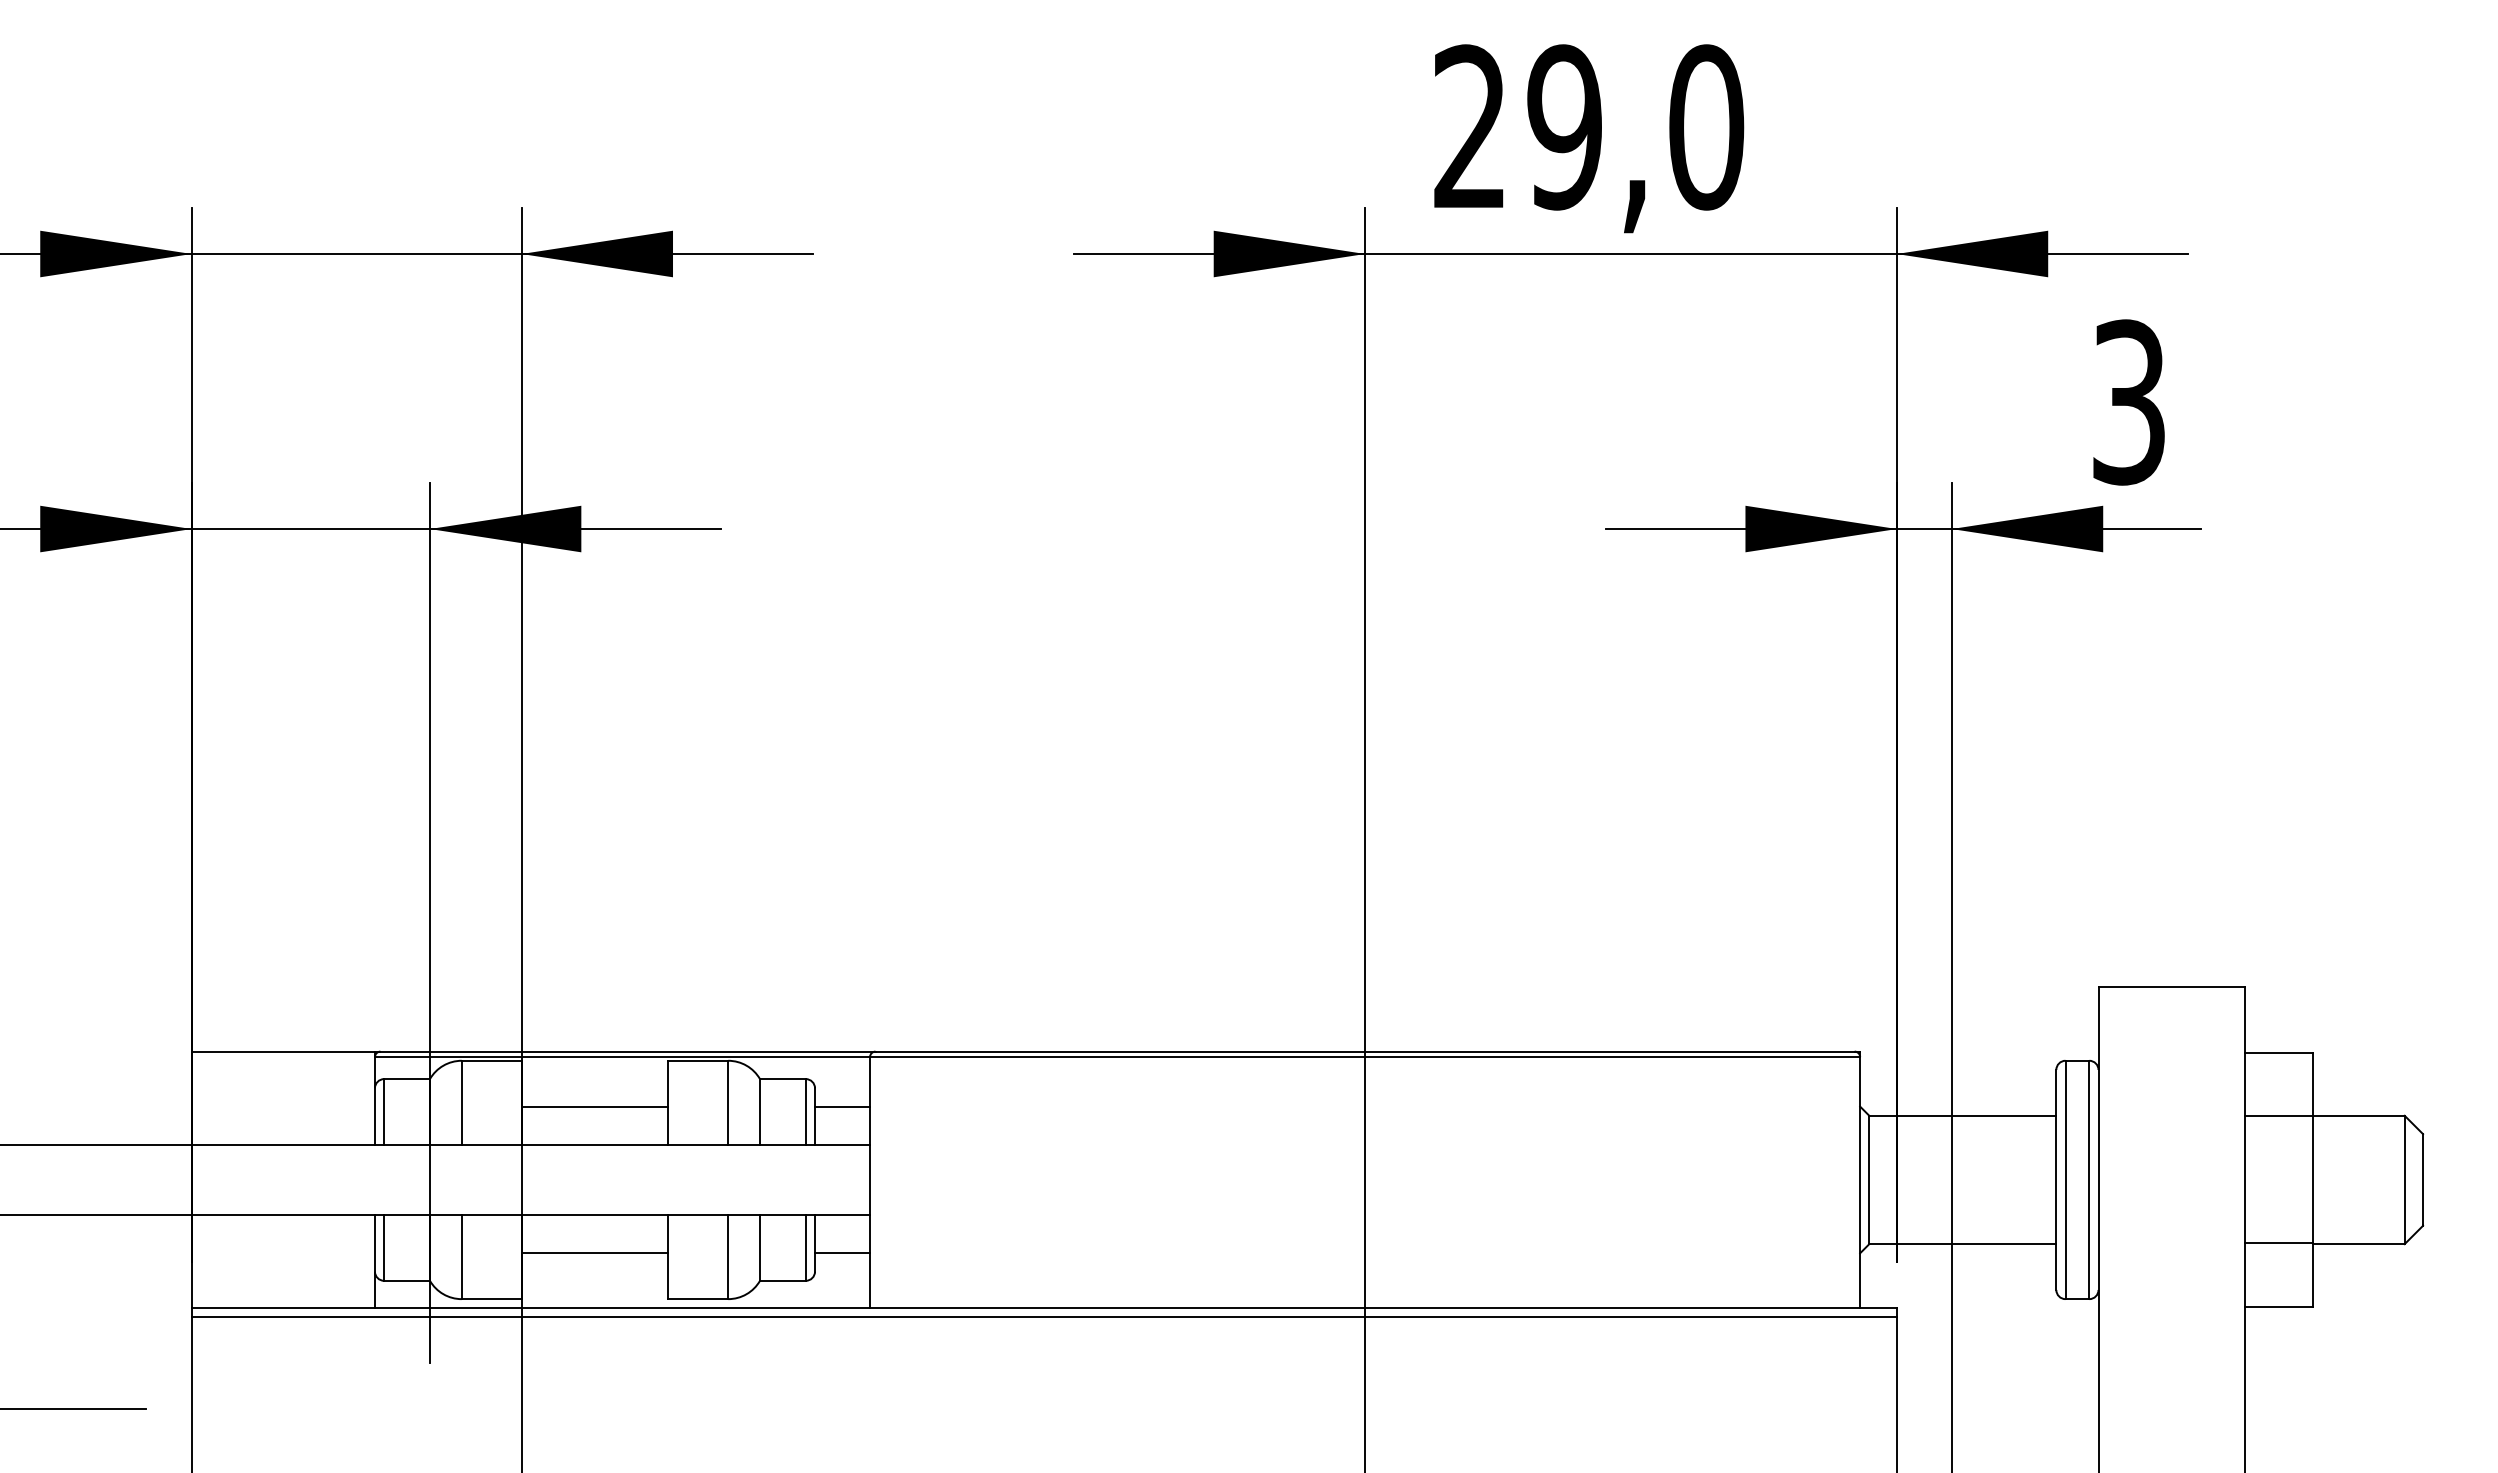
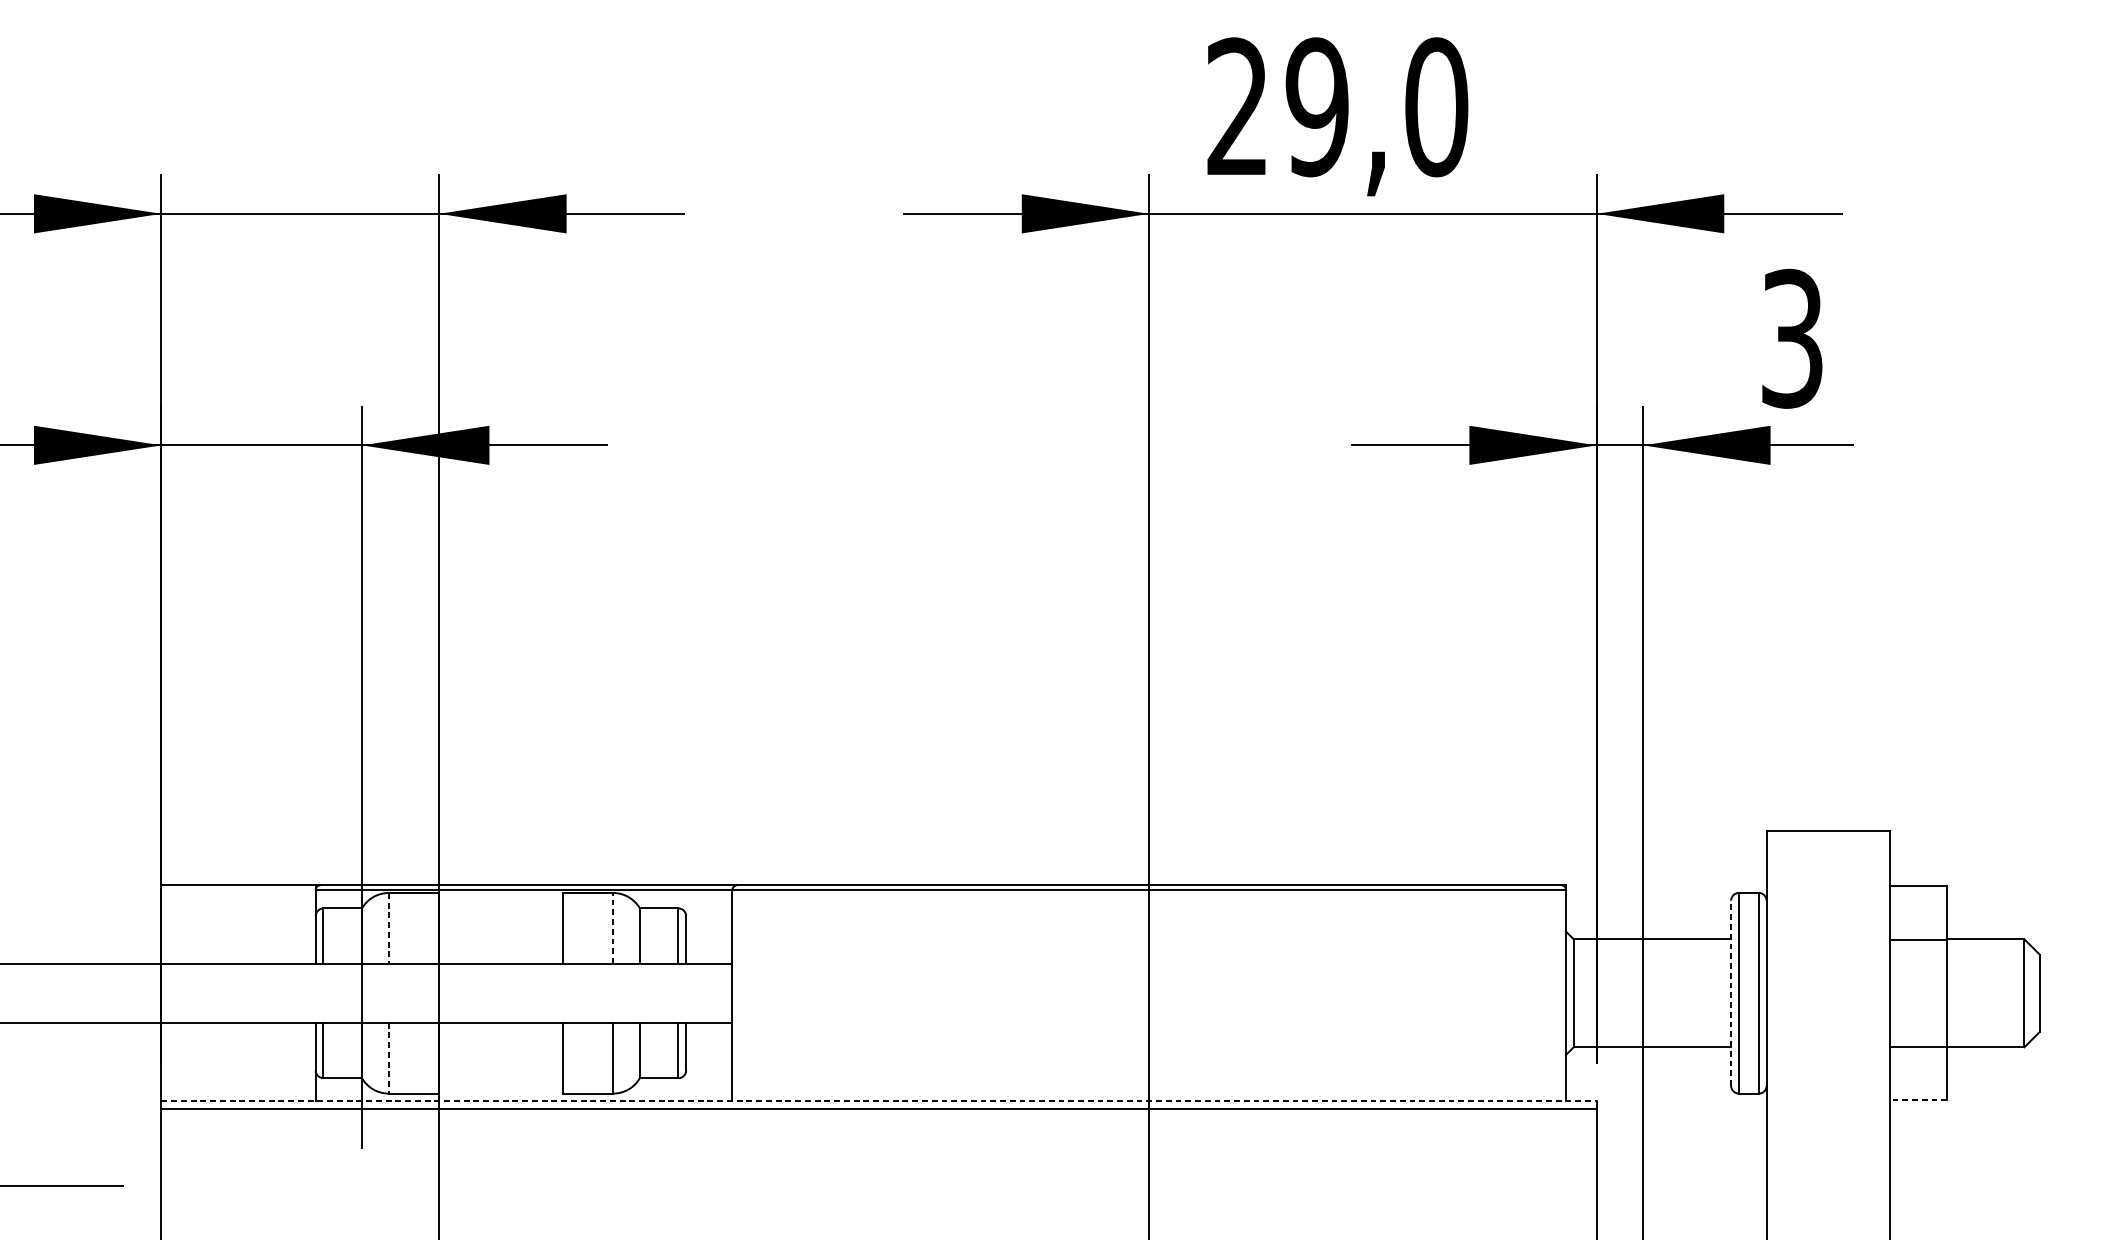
line: (728, 1102) -> (613, 928), solid -> dashed
line: (461, 1103) -> (388, 928), solid -> dashed
line: (594, 1106) -> (500, 931), removed
line: (842, 1106) -> (709, 931), removed
line: (2056, 1179) -> (1731, 992), solid -> dashed
line: (594, 1253) -> (500, 1055), removed
line: (842, 1253) -> (709, 1055), removed
line: (461, 1257) -> (388, 1058), solid -> dashed
line: (2279, 1306) -> (1918, 1099), solid -> dashed
line: (1044, 1308) -> (879, 1101), solid -> dashed

